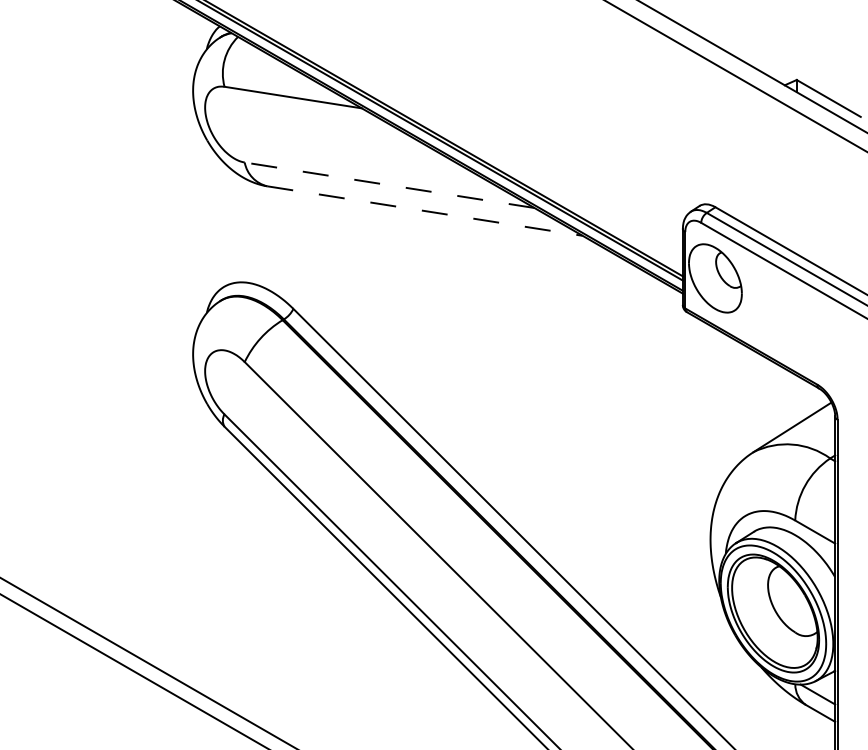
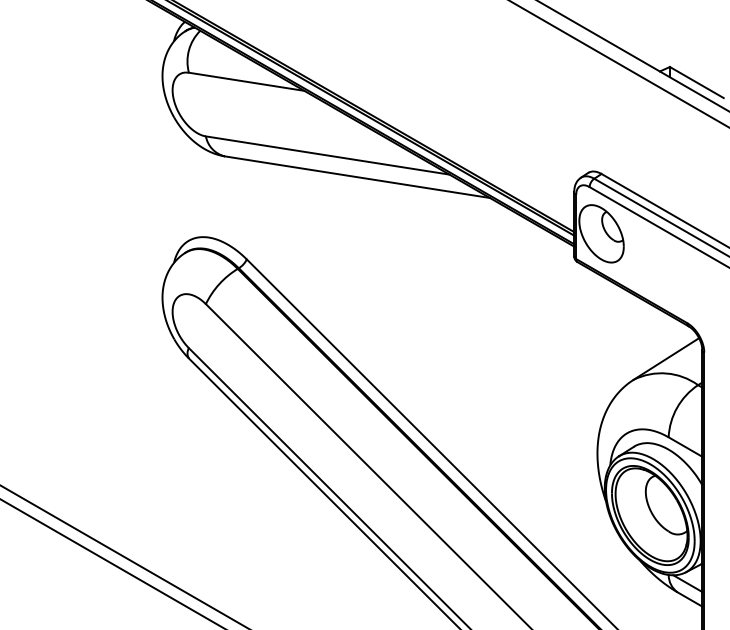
line: (389, 185) -> (327, 155), dashed -> solid
line: (425, 211) -> (357, 177), dashed -> solid

